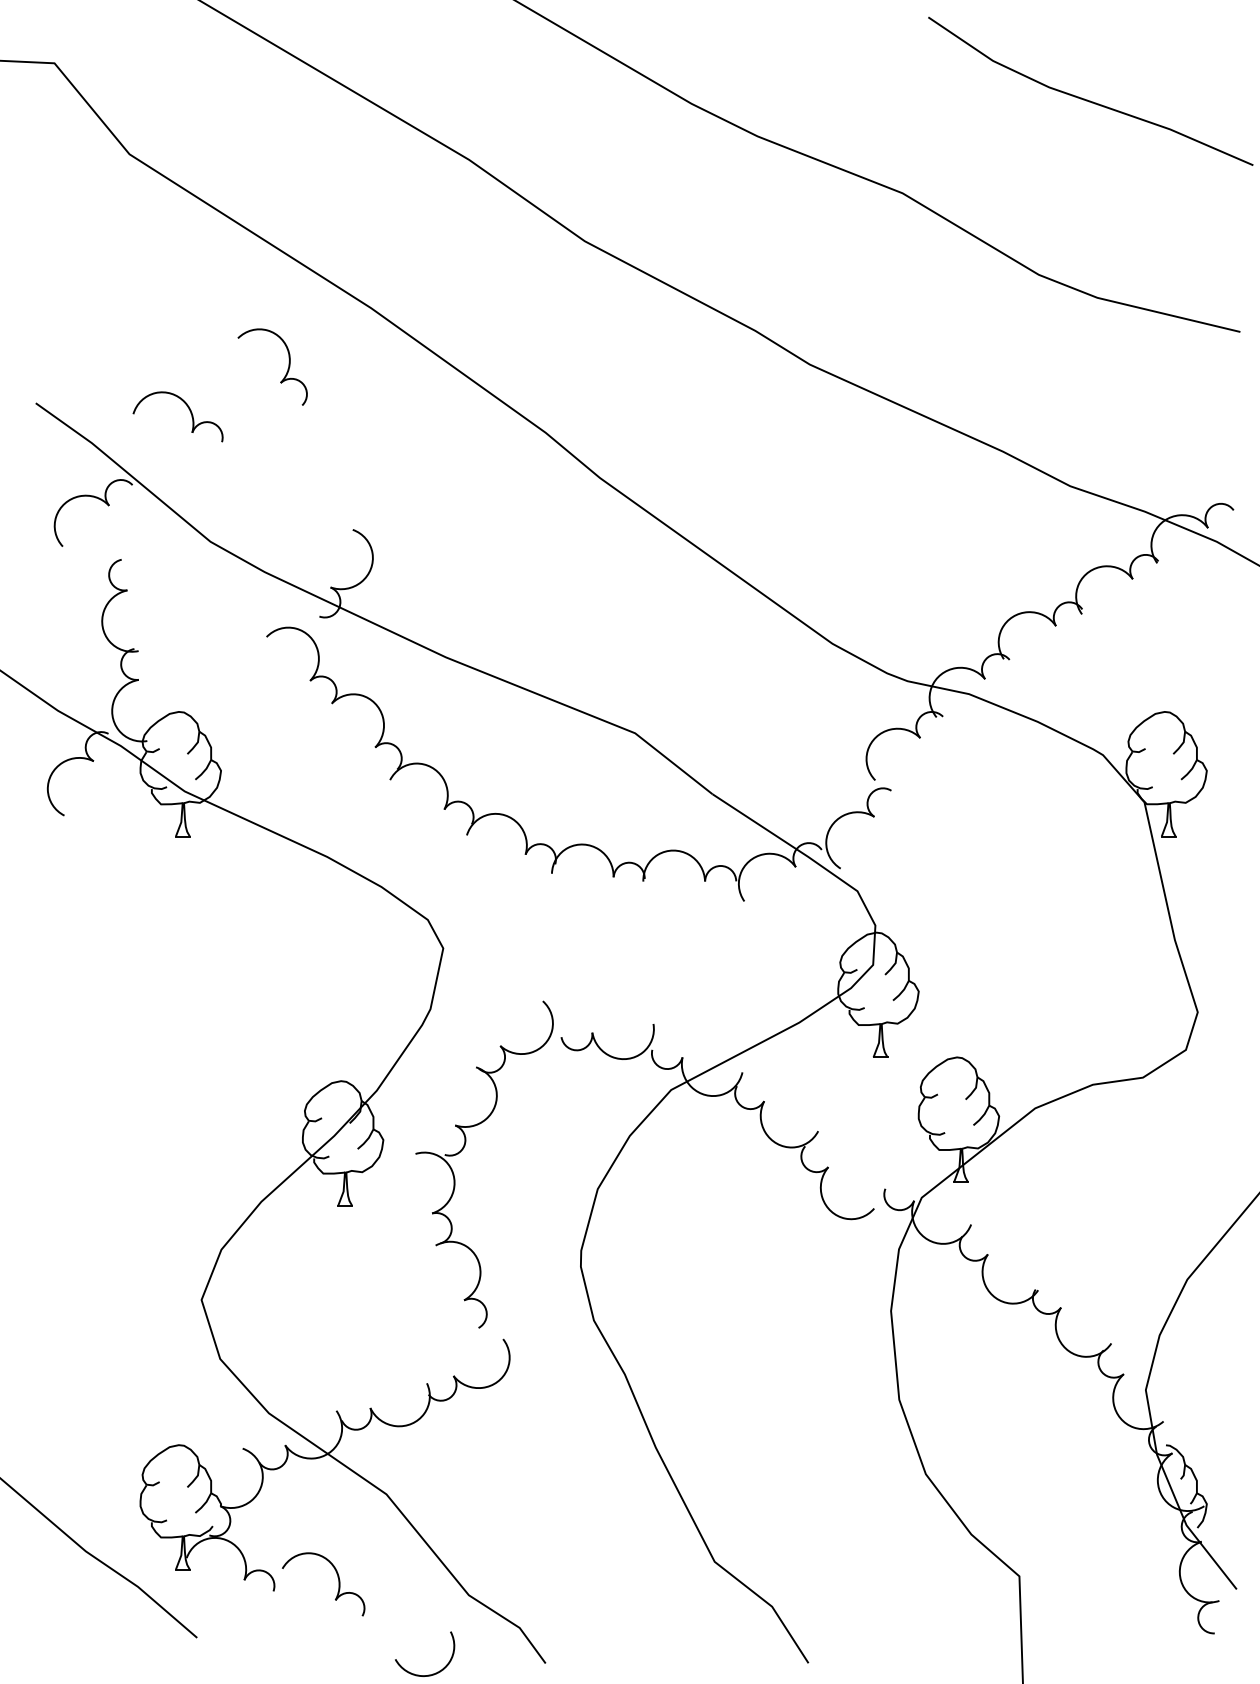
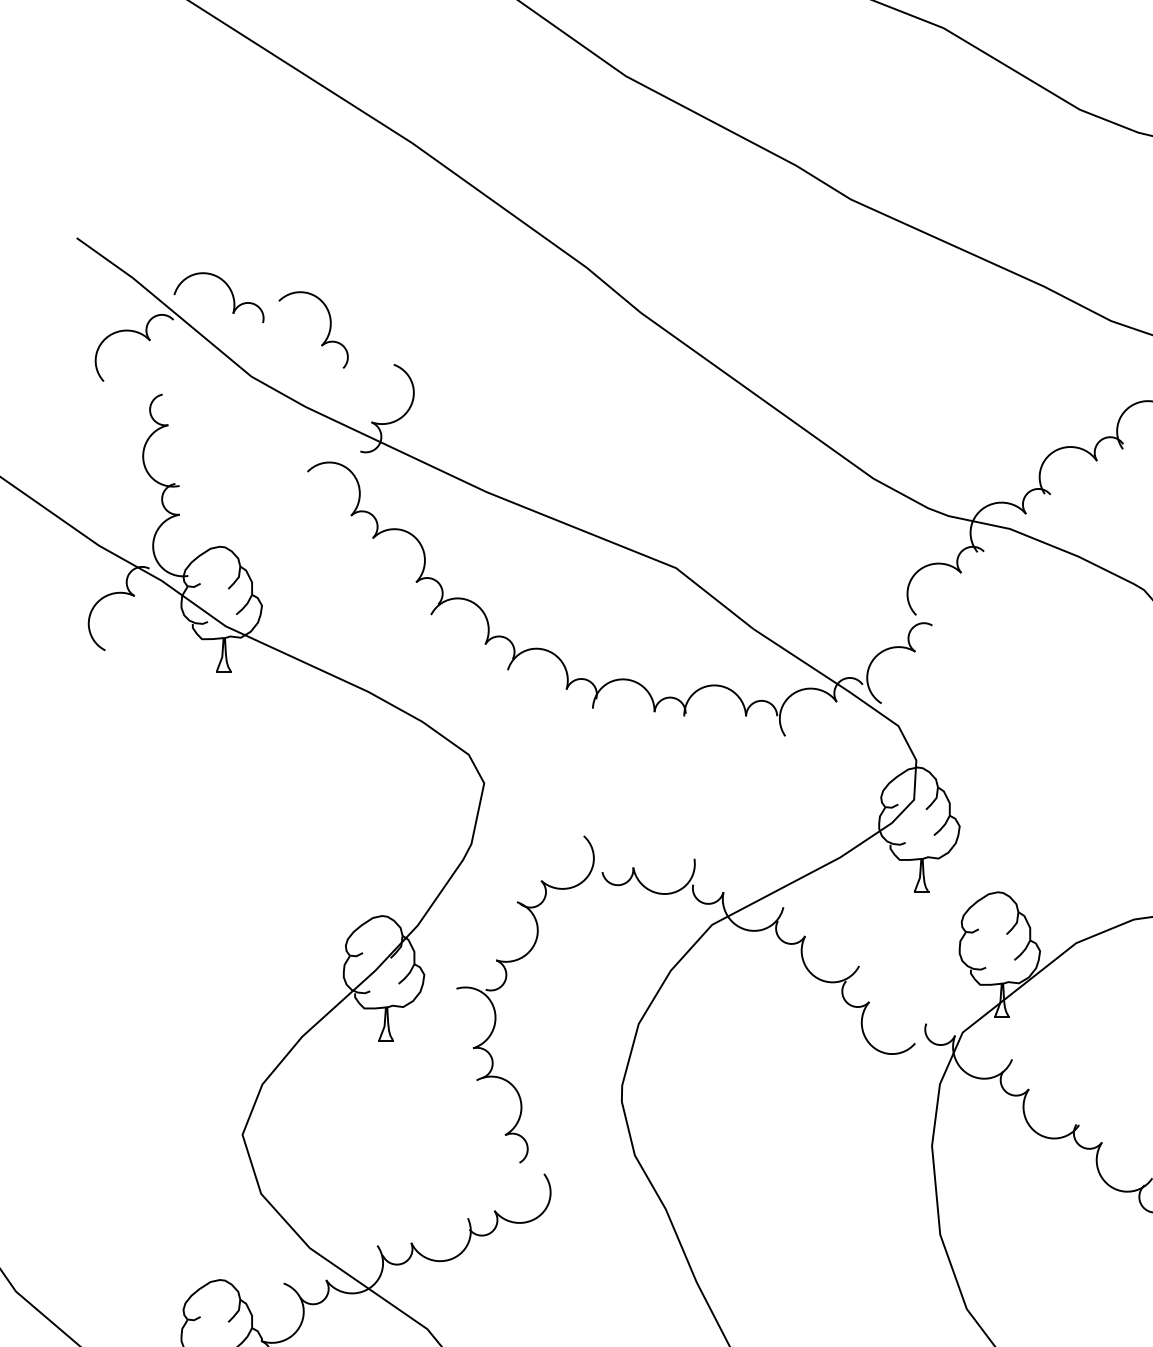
part: (287, 368) -> (328, 331), moved
part: (189, 411) -> (230, 292), moved

